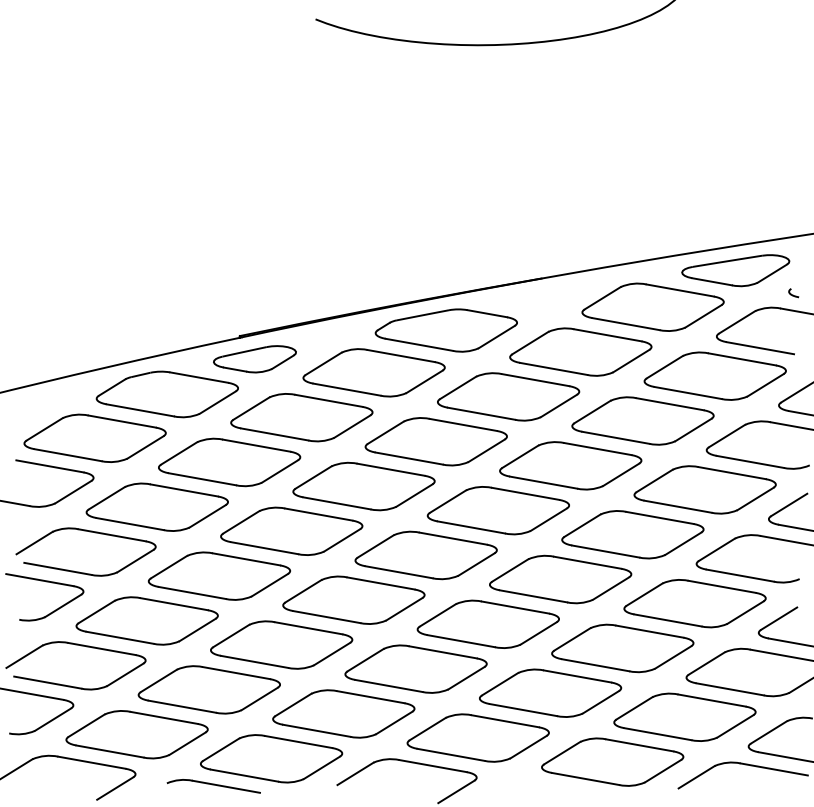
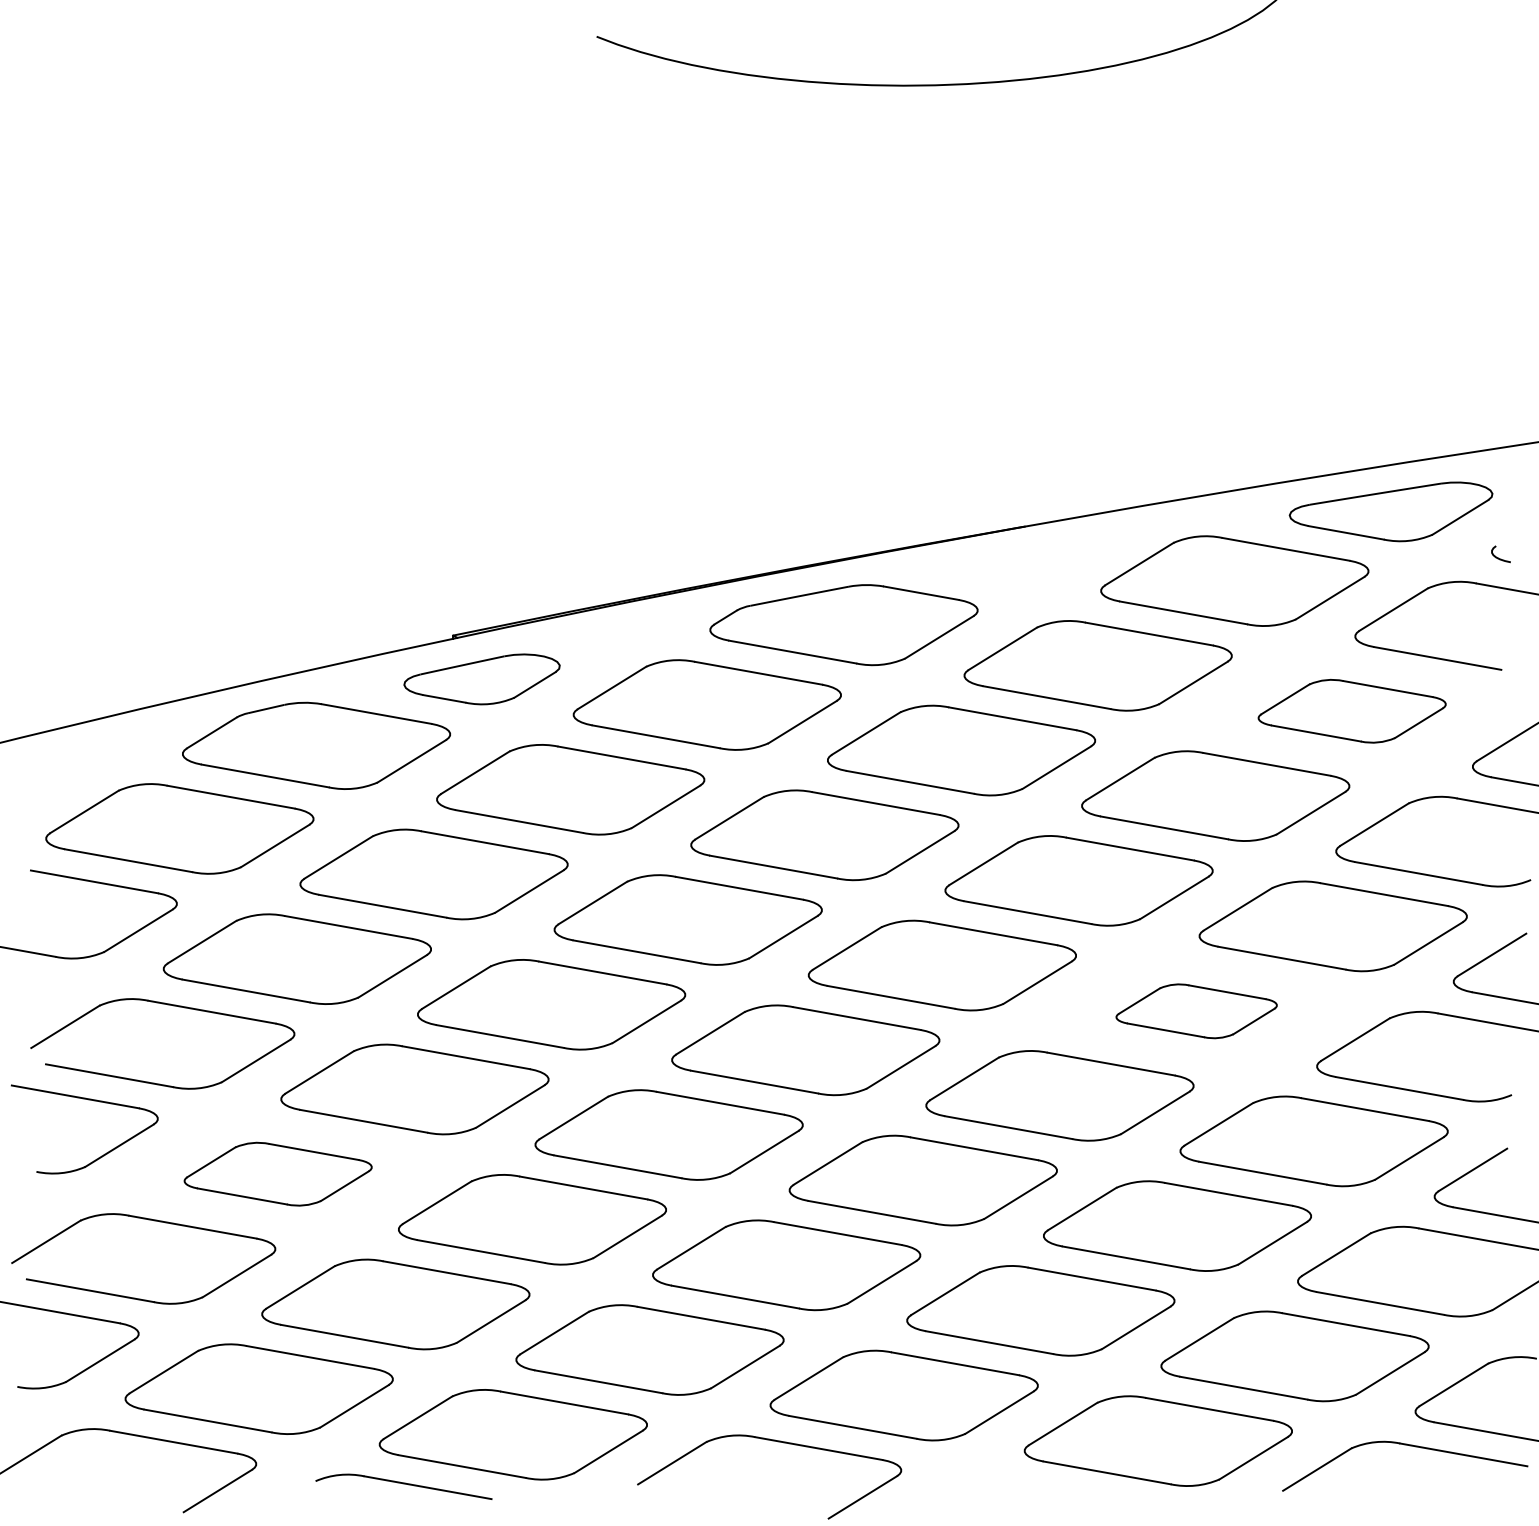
part: (714, 375) -> (1350, 710), size x0.7
part: (632, 534) -> (1195, 1010), size x0.6
part: (146, 620) -> (276, 1173), size x0.7

